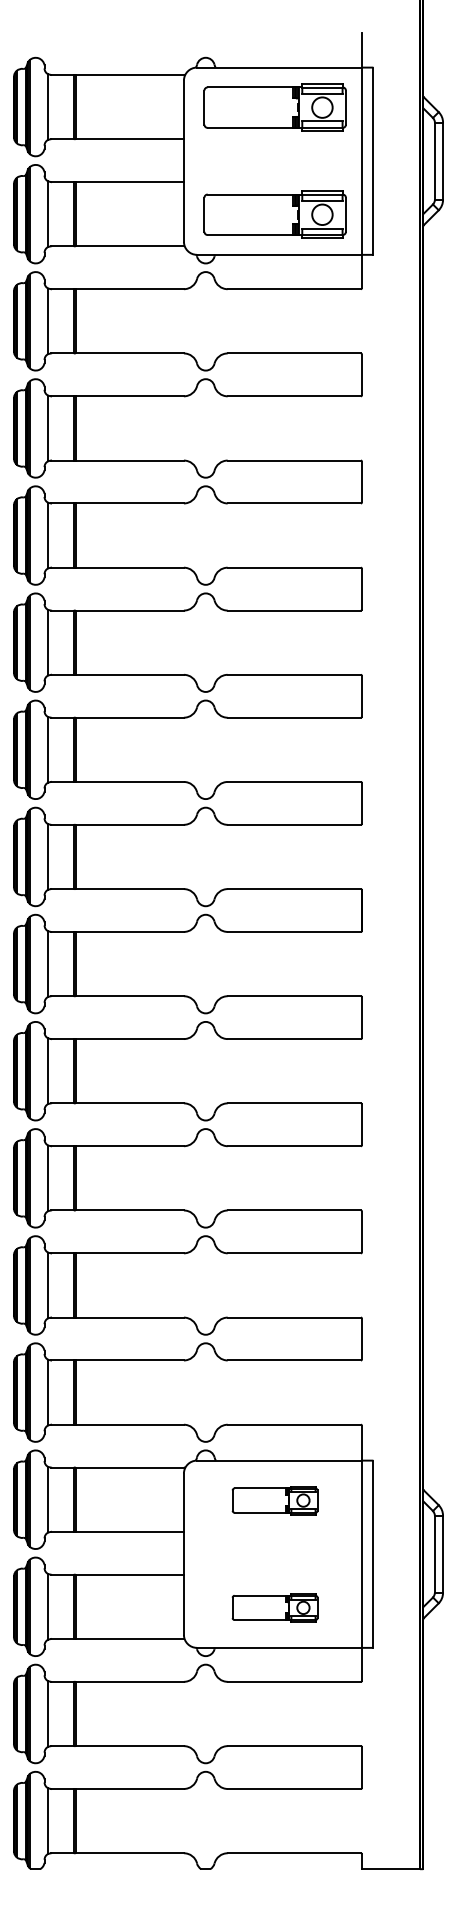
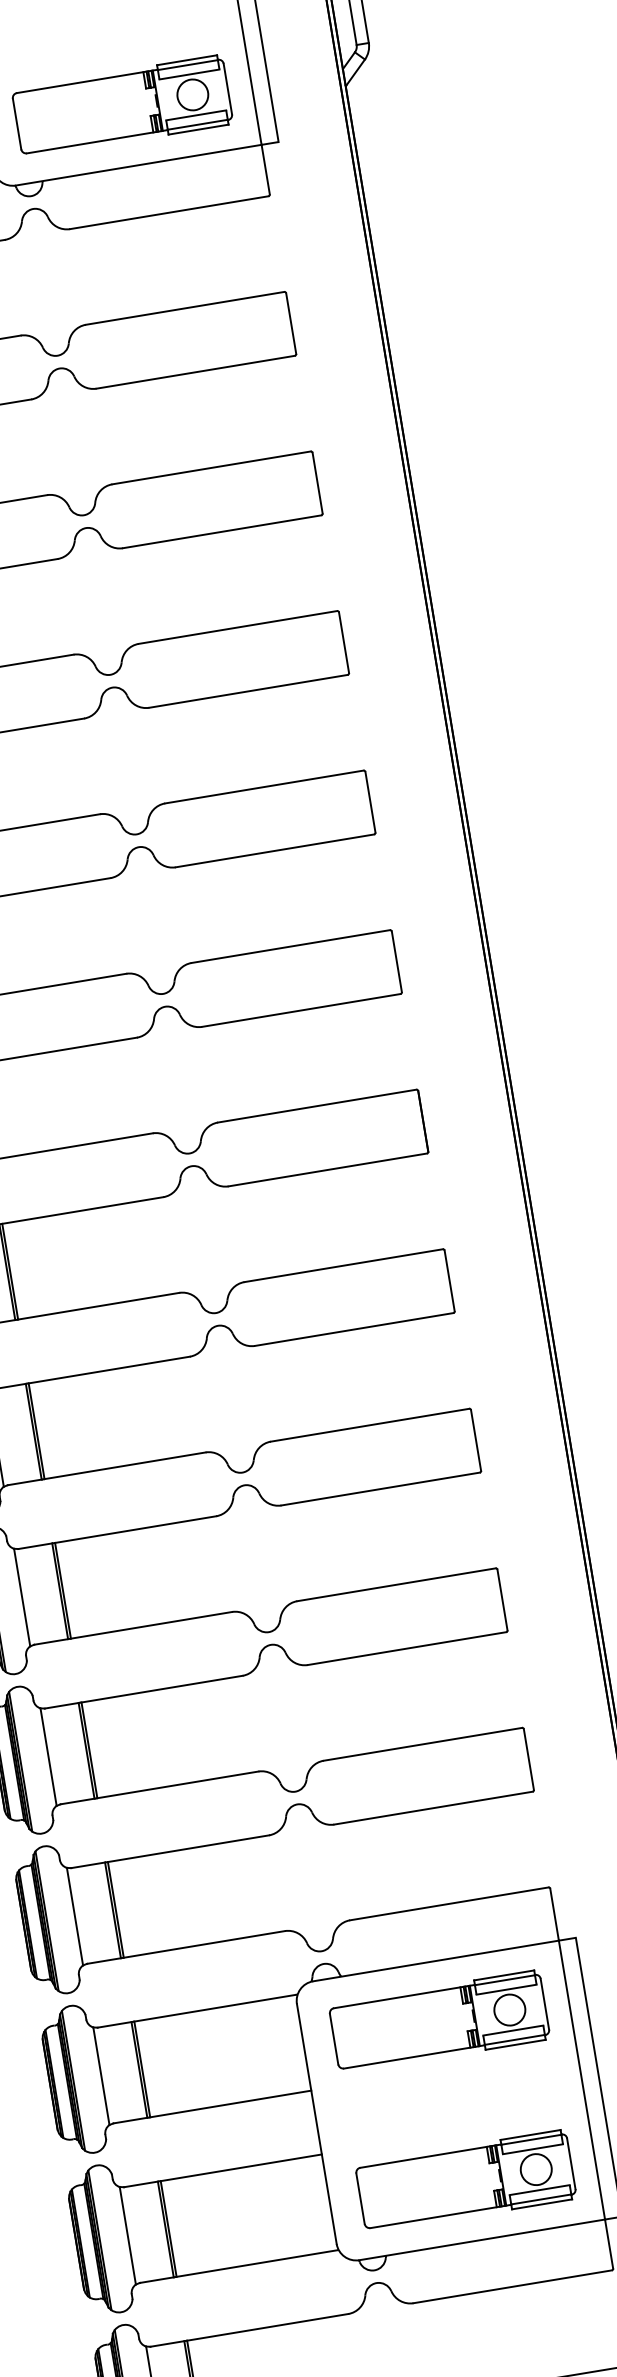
part: (274, 1500) -> (438, 2021), size x1.67
part: (274, 1607) -> (464, 2180), size x1.67

